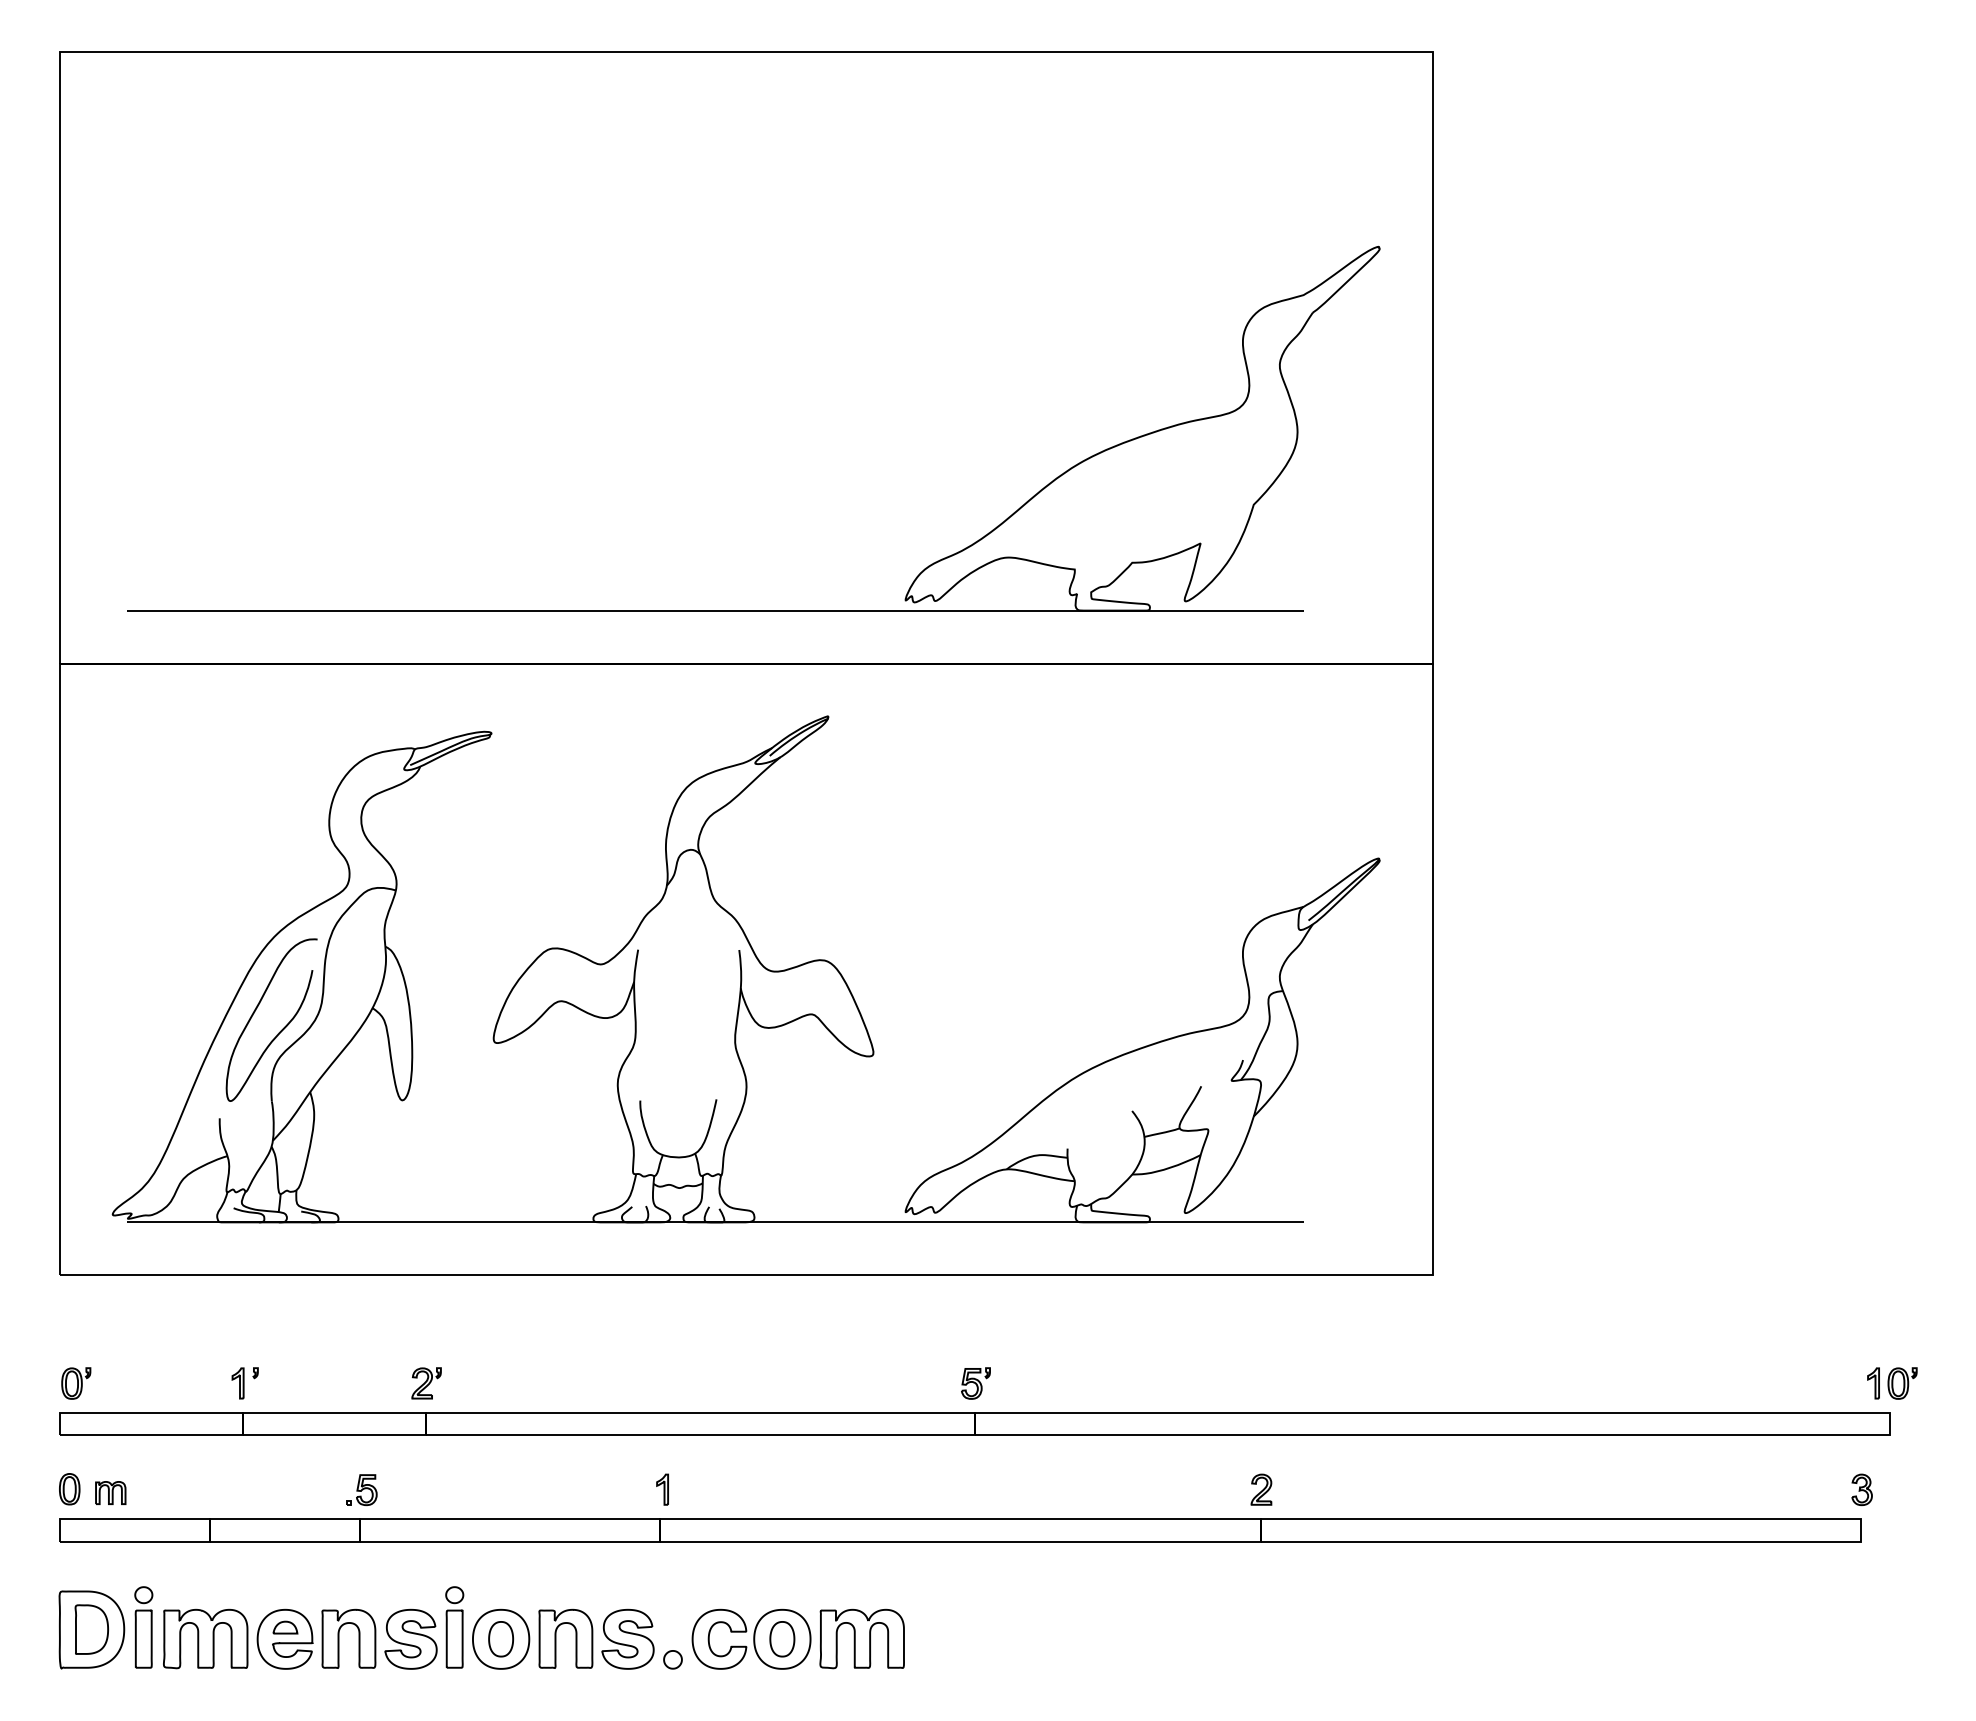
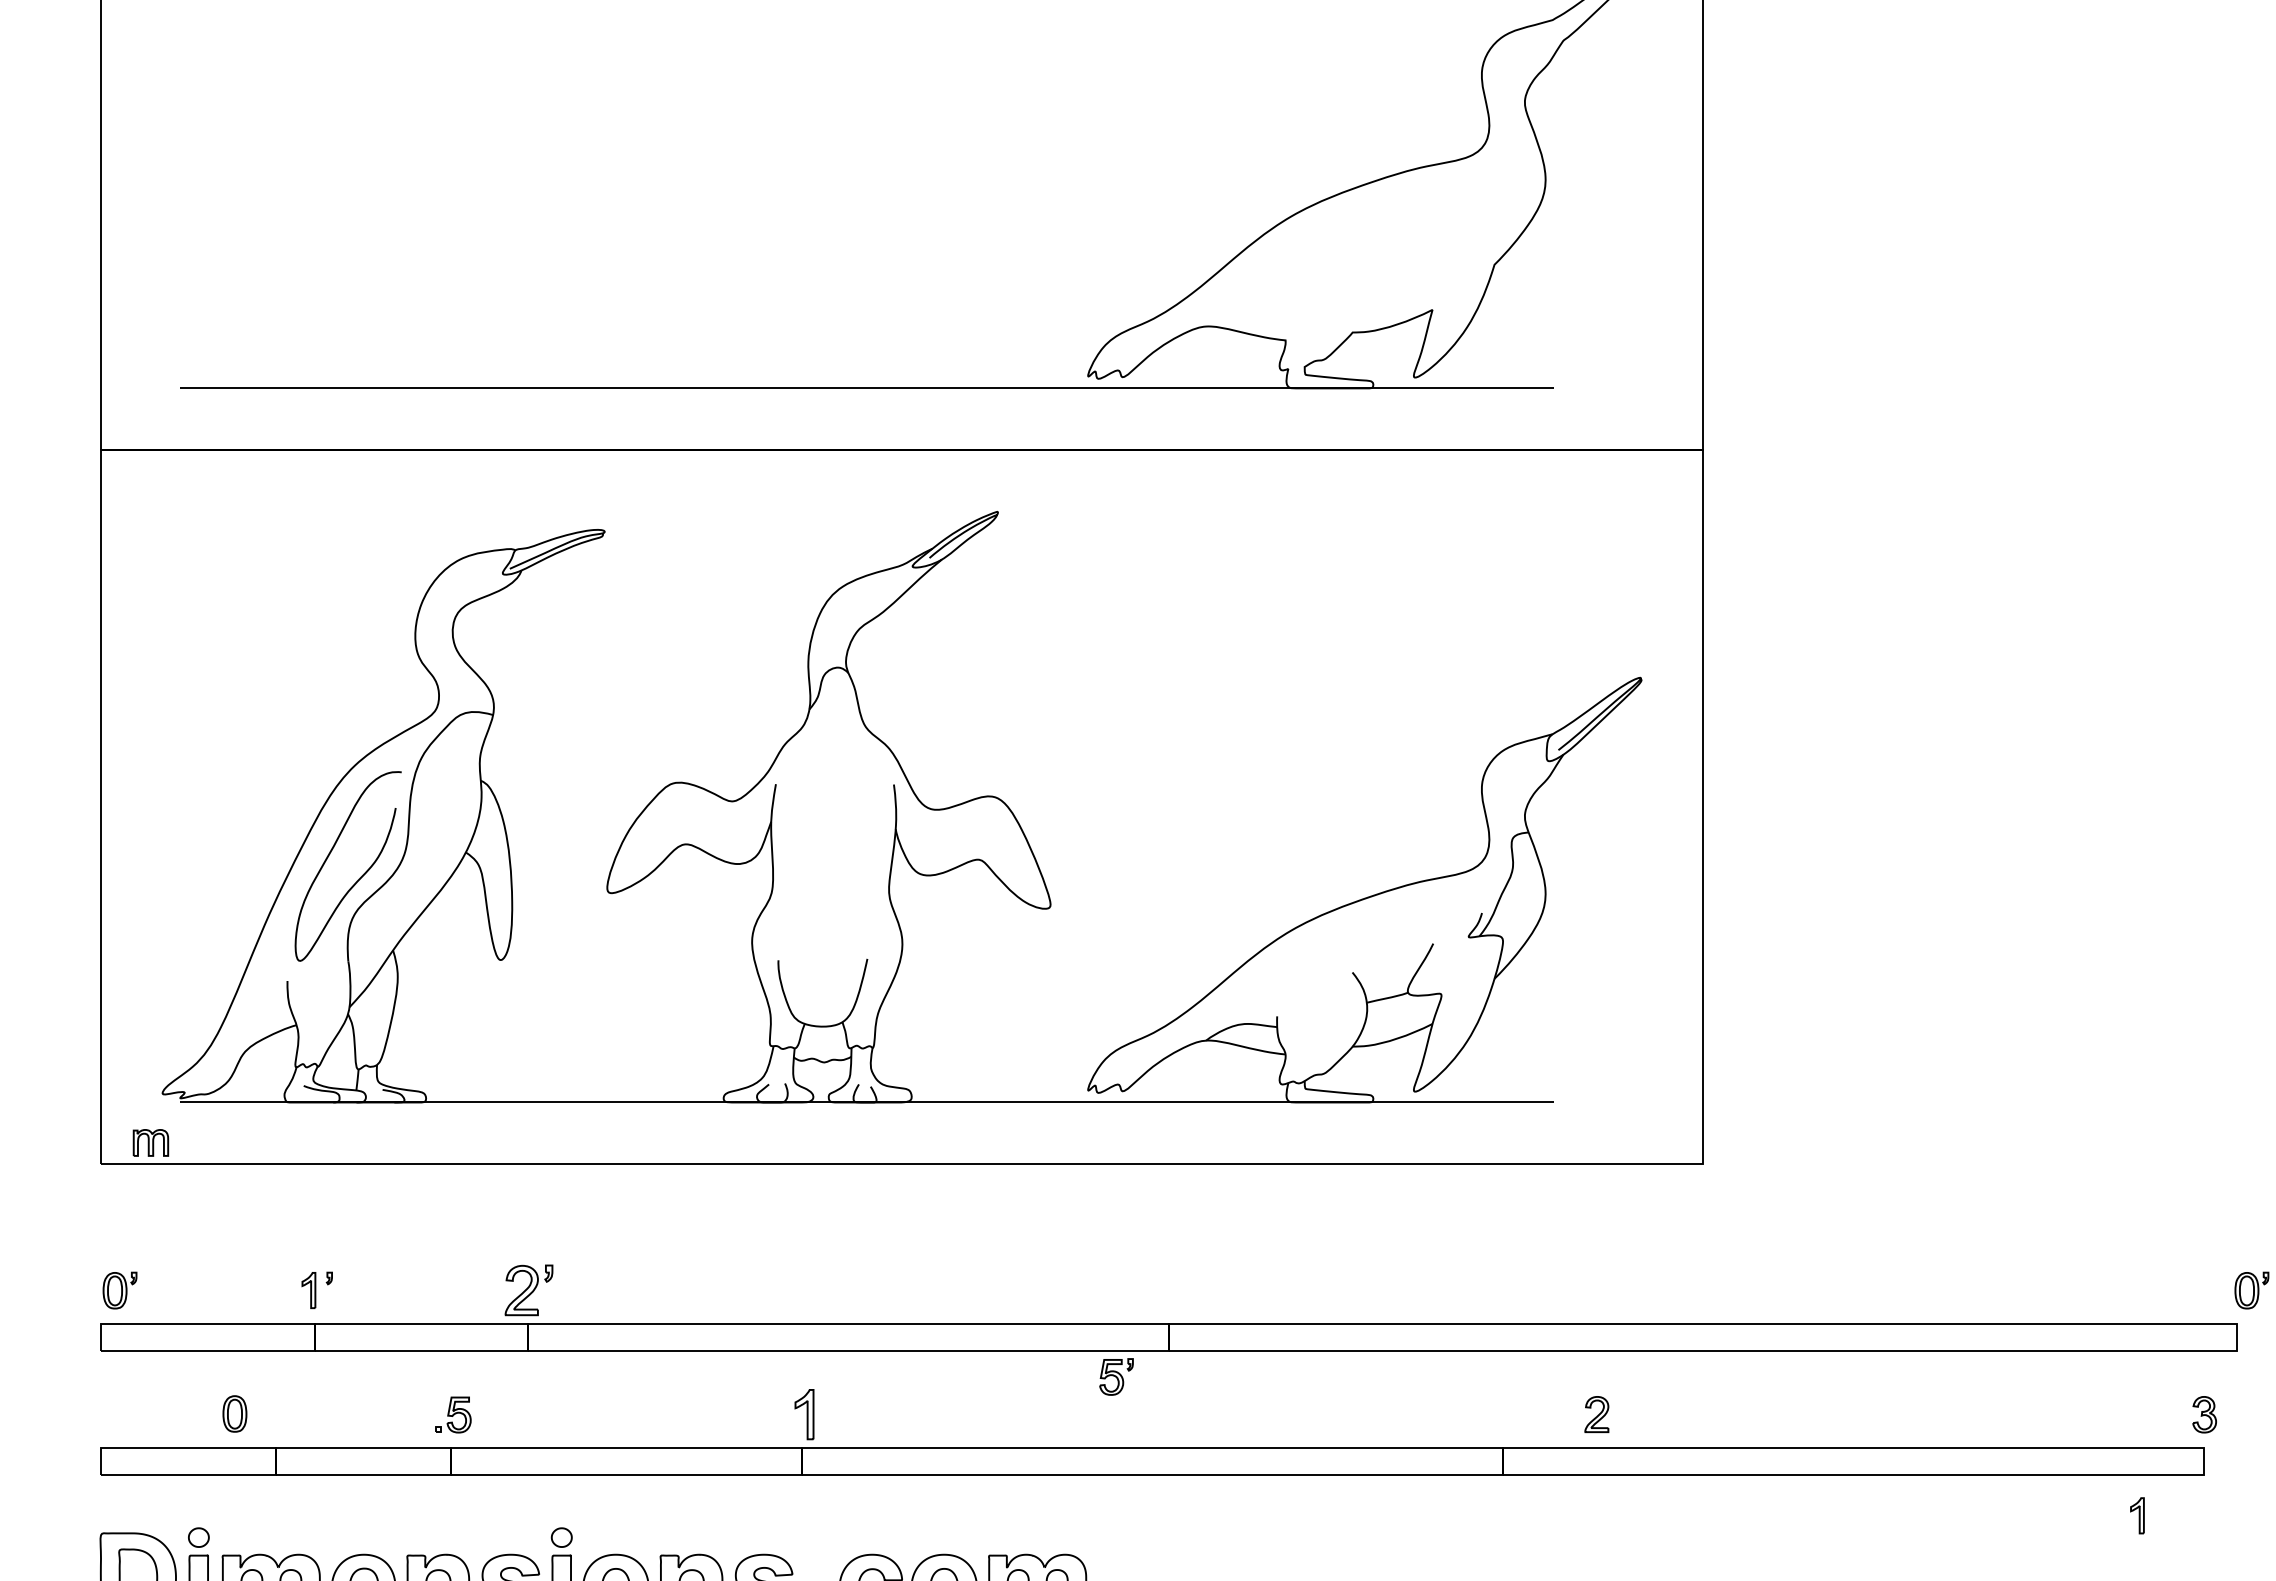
part: (426, 1383) -> (528, 1290), size x1.4
part: (975, 1383) -> (1115, 1376), moved
part: (1873, 1383) -> (2137, 1515), moved
part: (69, 1489) -> (234, 1414), moved
part: (662, 1489) -> (804, 1414), size x1.4
part: (1261, 1489) -> (1596, 1414), moved
part: (110, 1492) -> (150, 1142), moved

